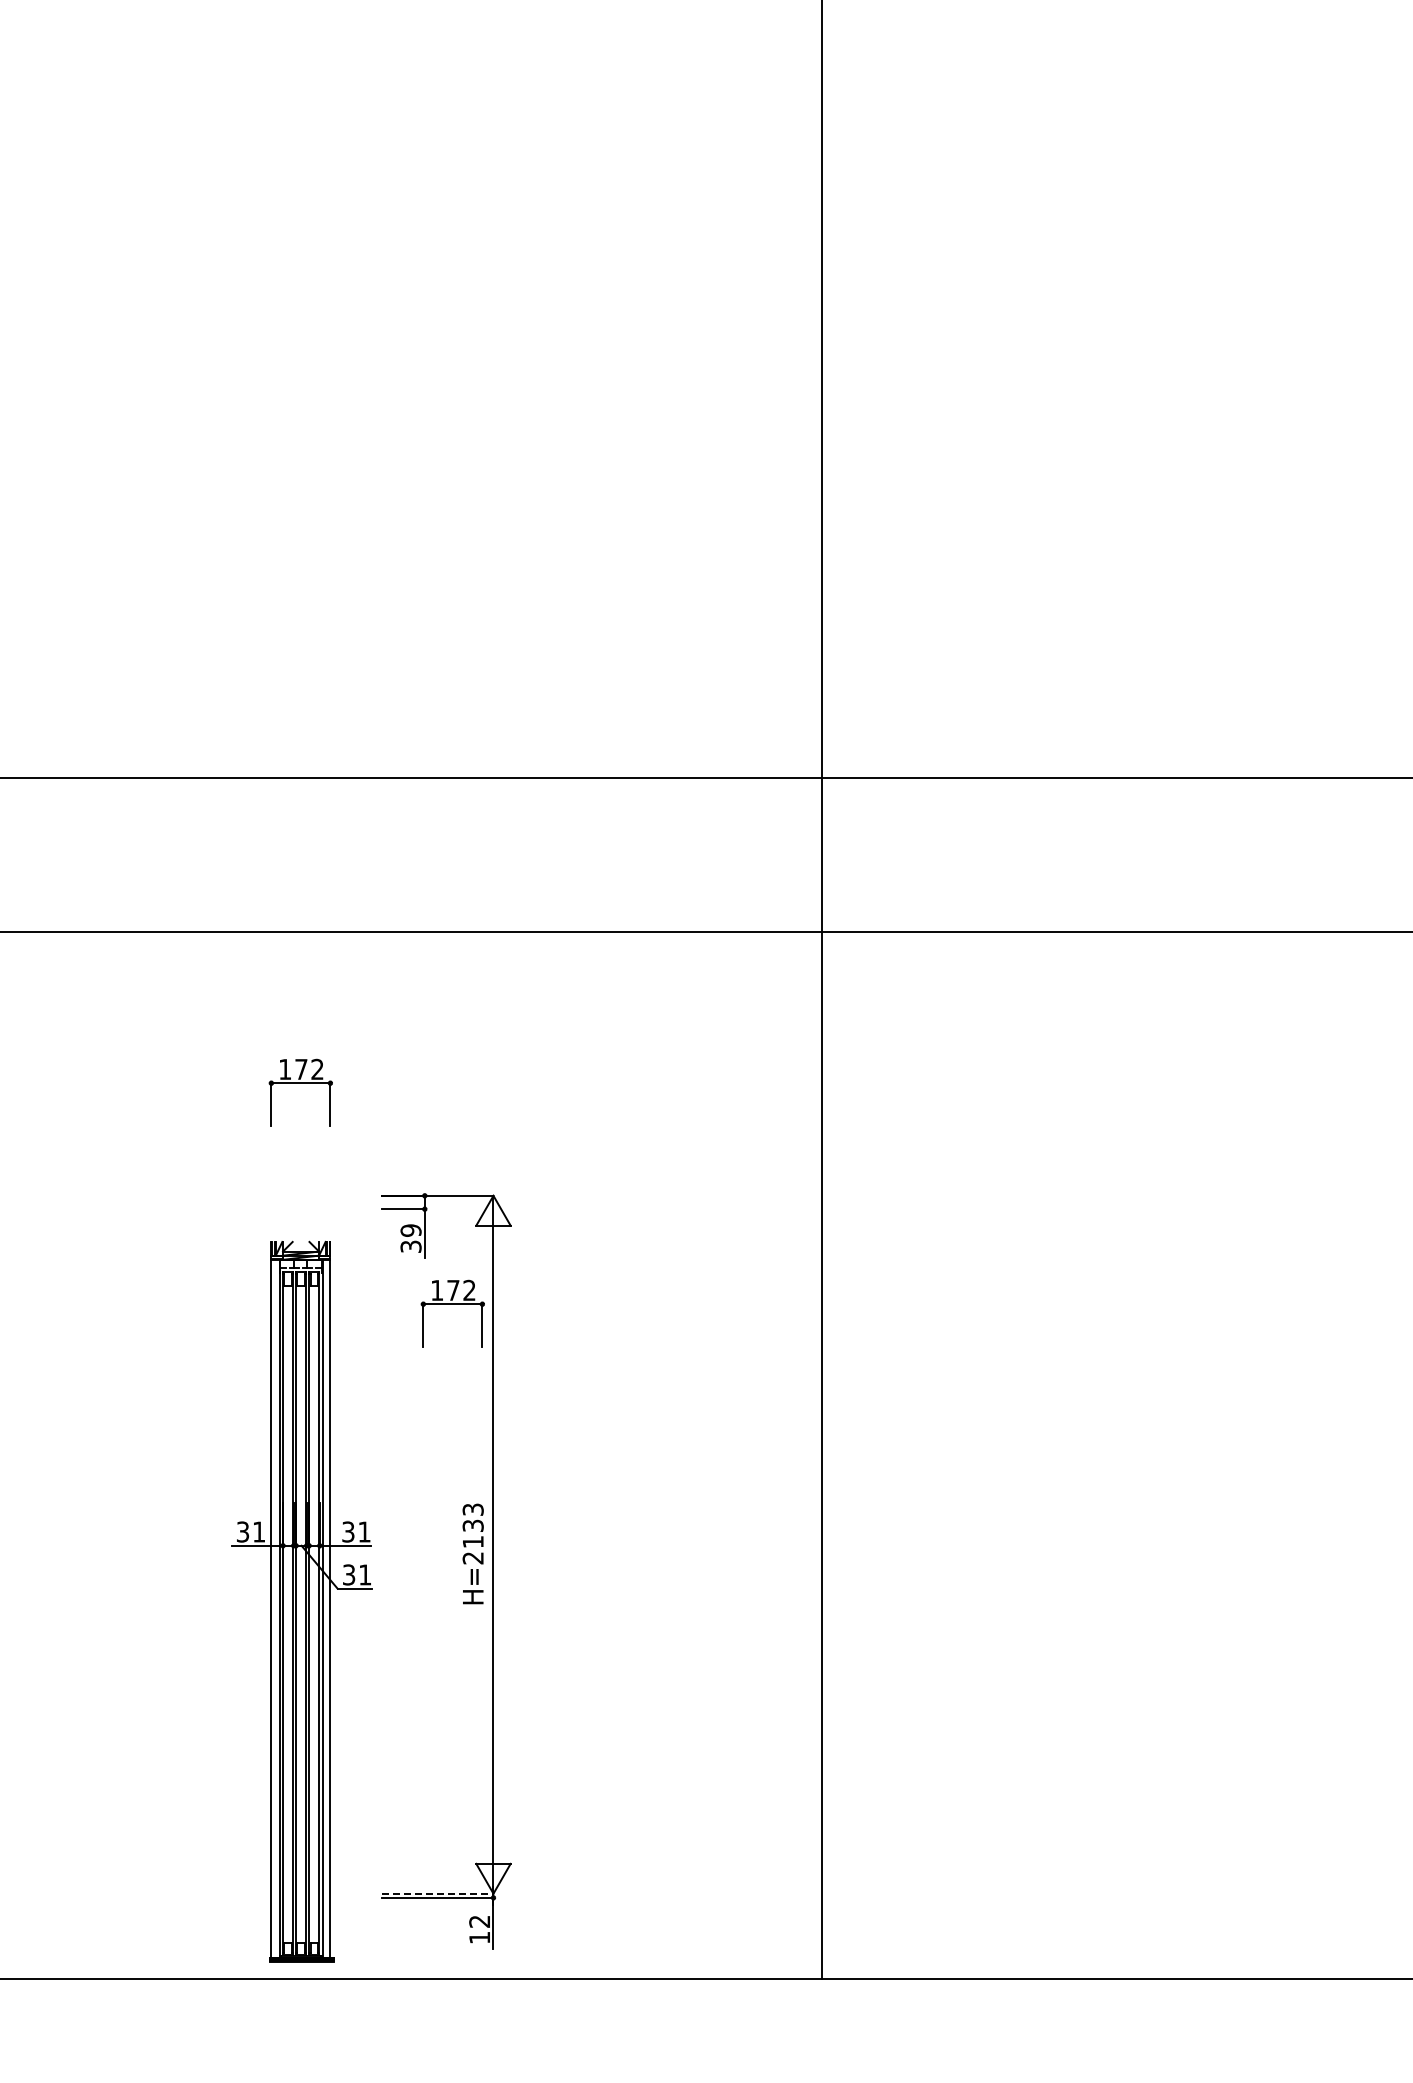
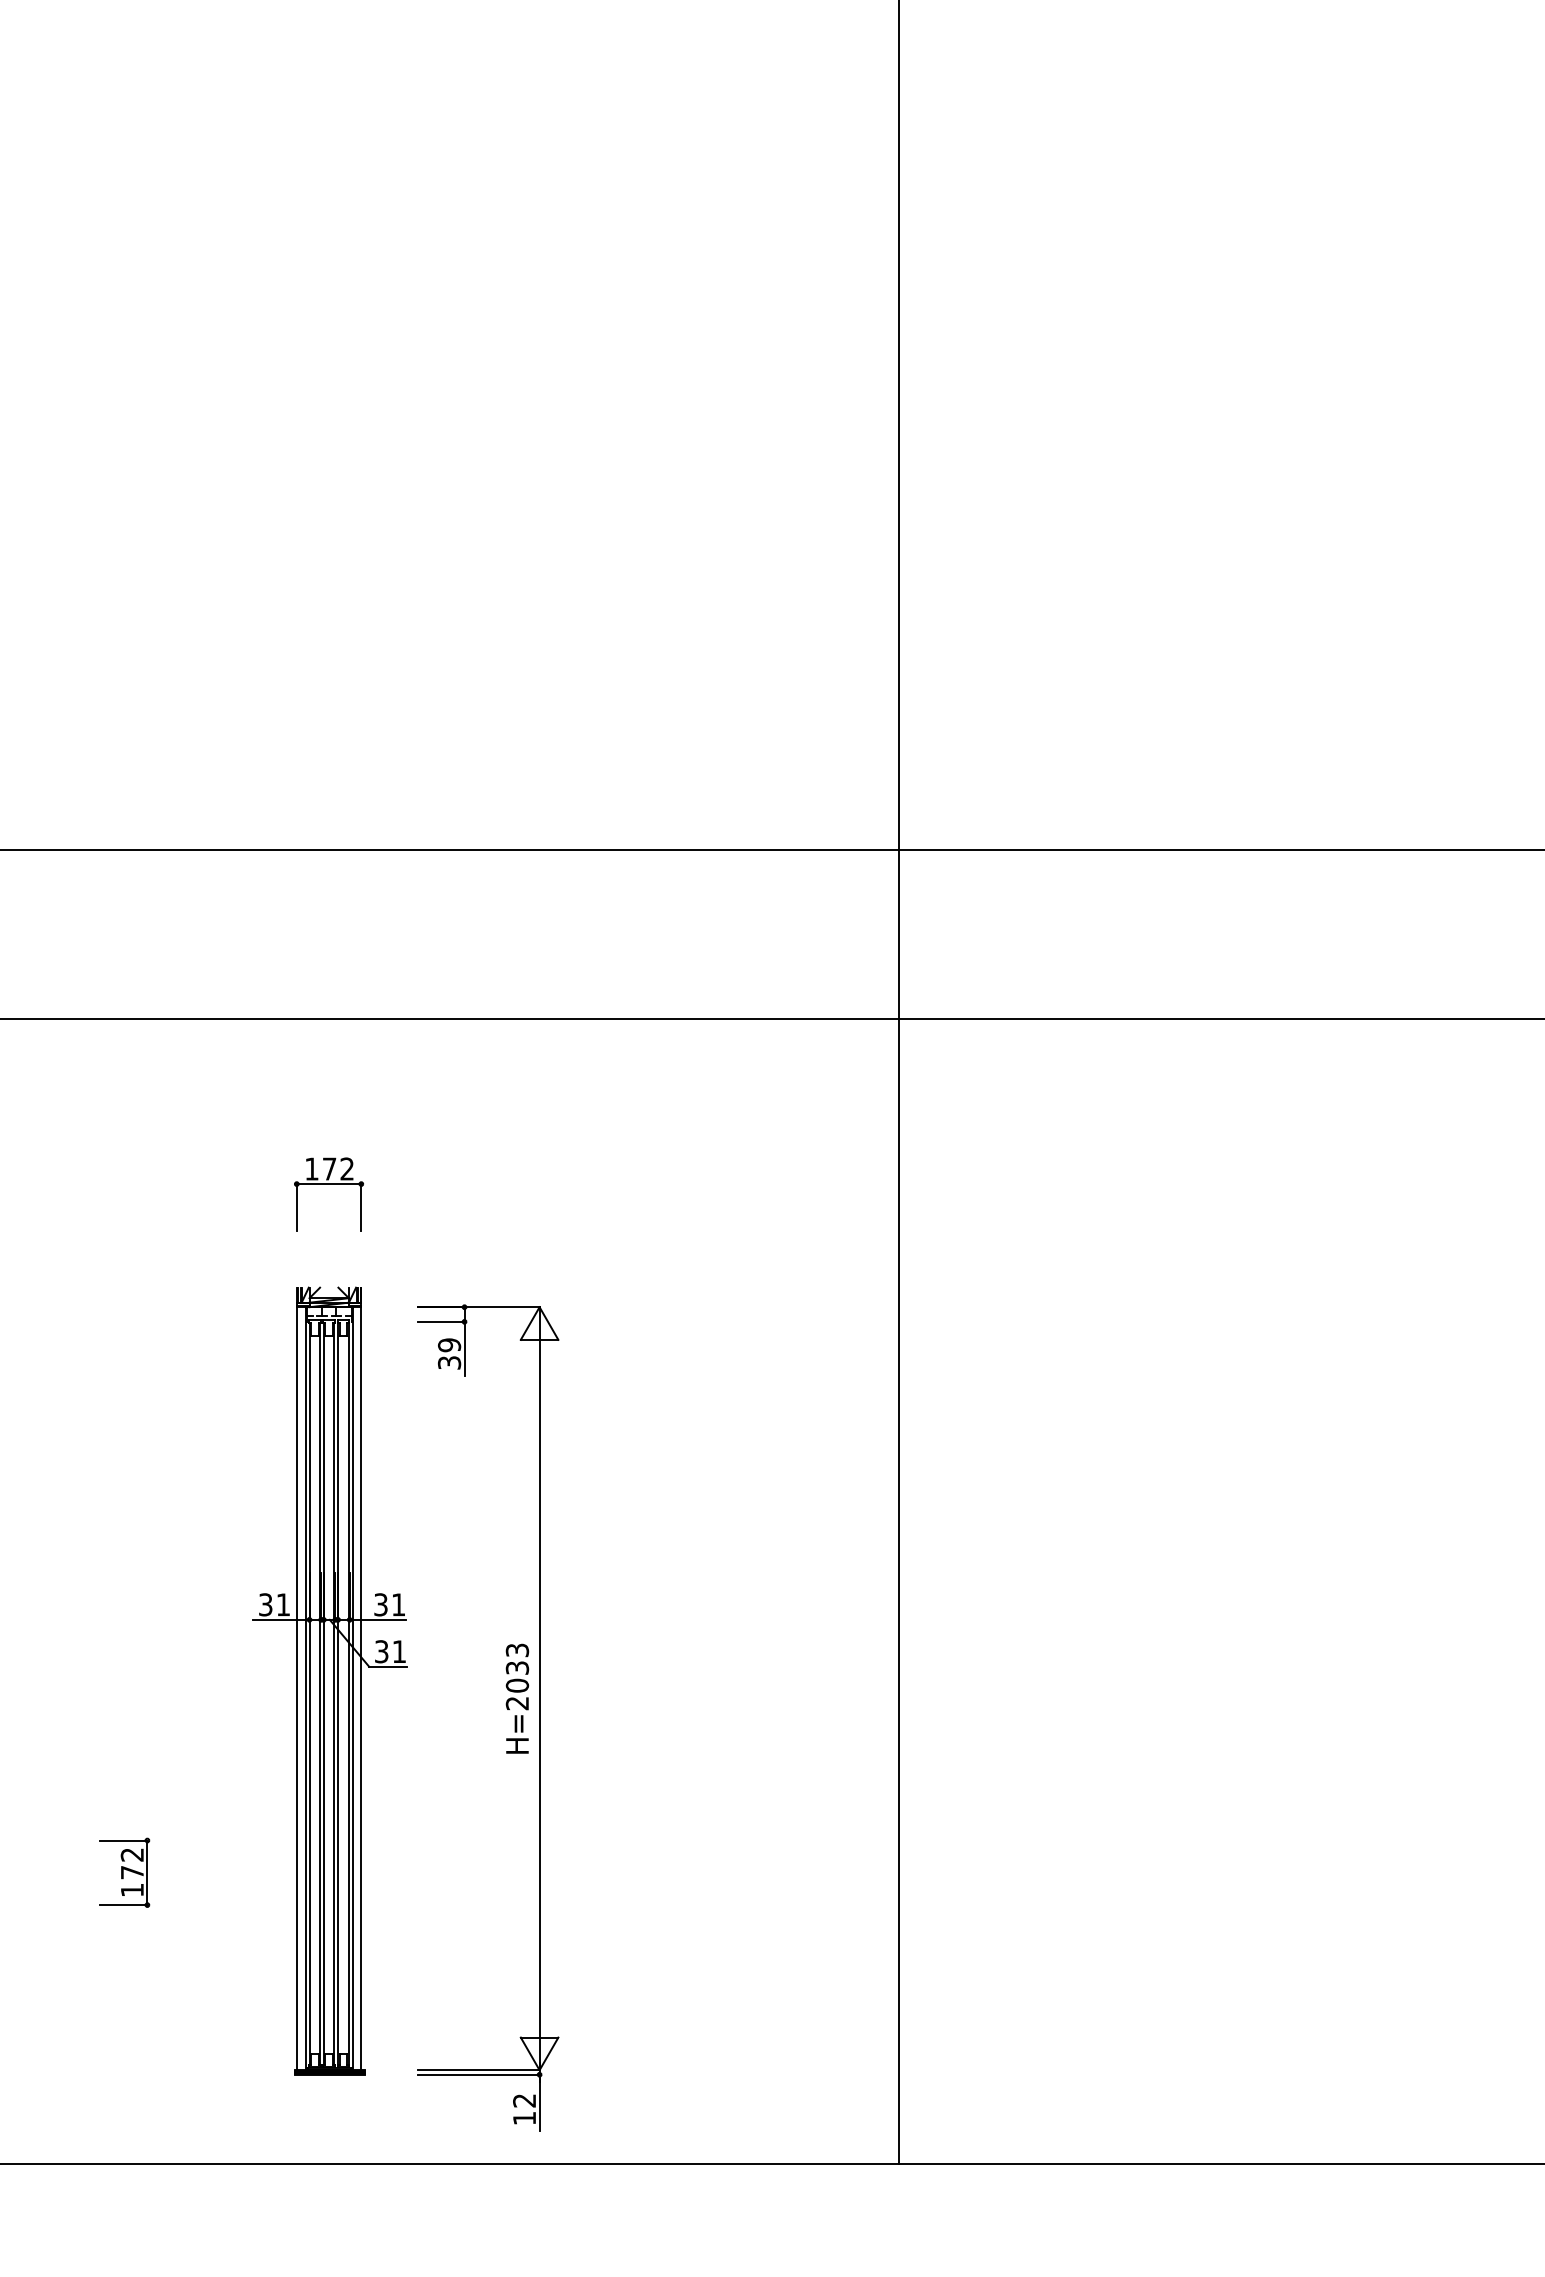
part: (452, 1304) -> (494, 1426), removed
text: (472, 1541) -> (516, 1685), H=2133 -> H=2033
part: (301, 1601) -> (329, 1680), moved
part: (114, 1713) -> (125, 1873), added
line: (437, 1893) -> (478, 2069), dashed -> solid

